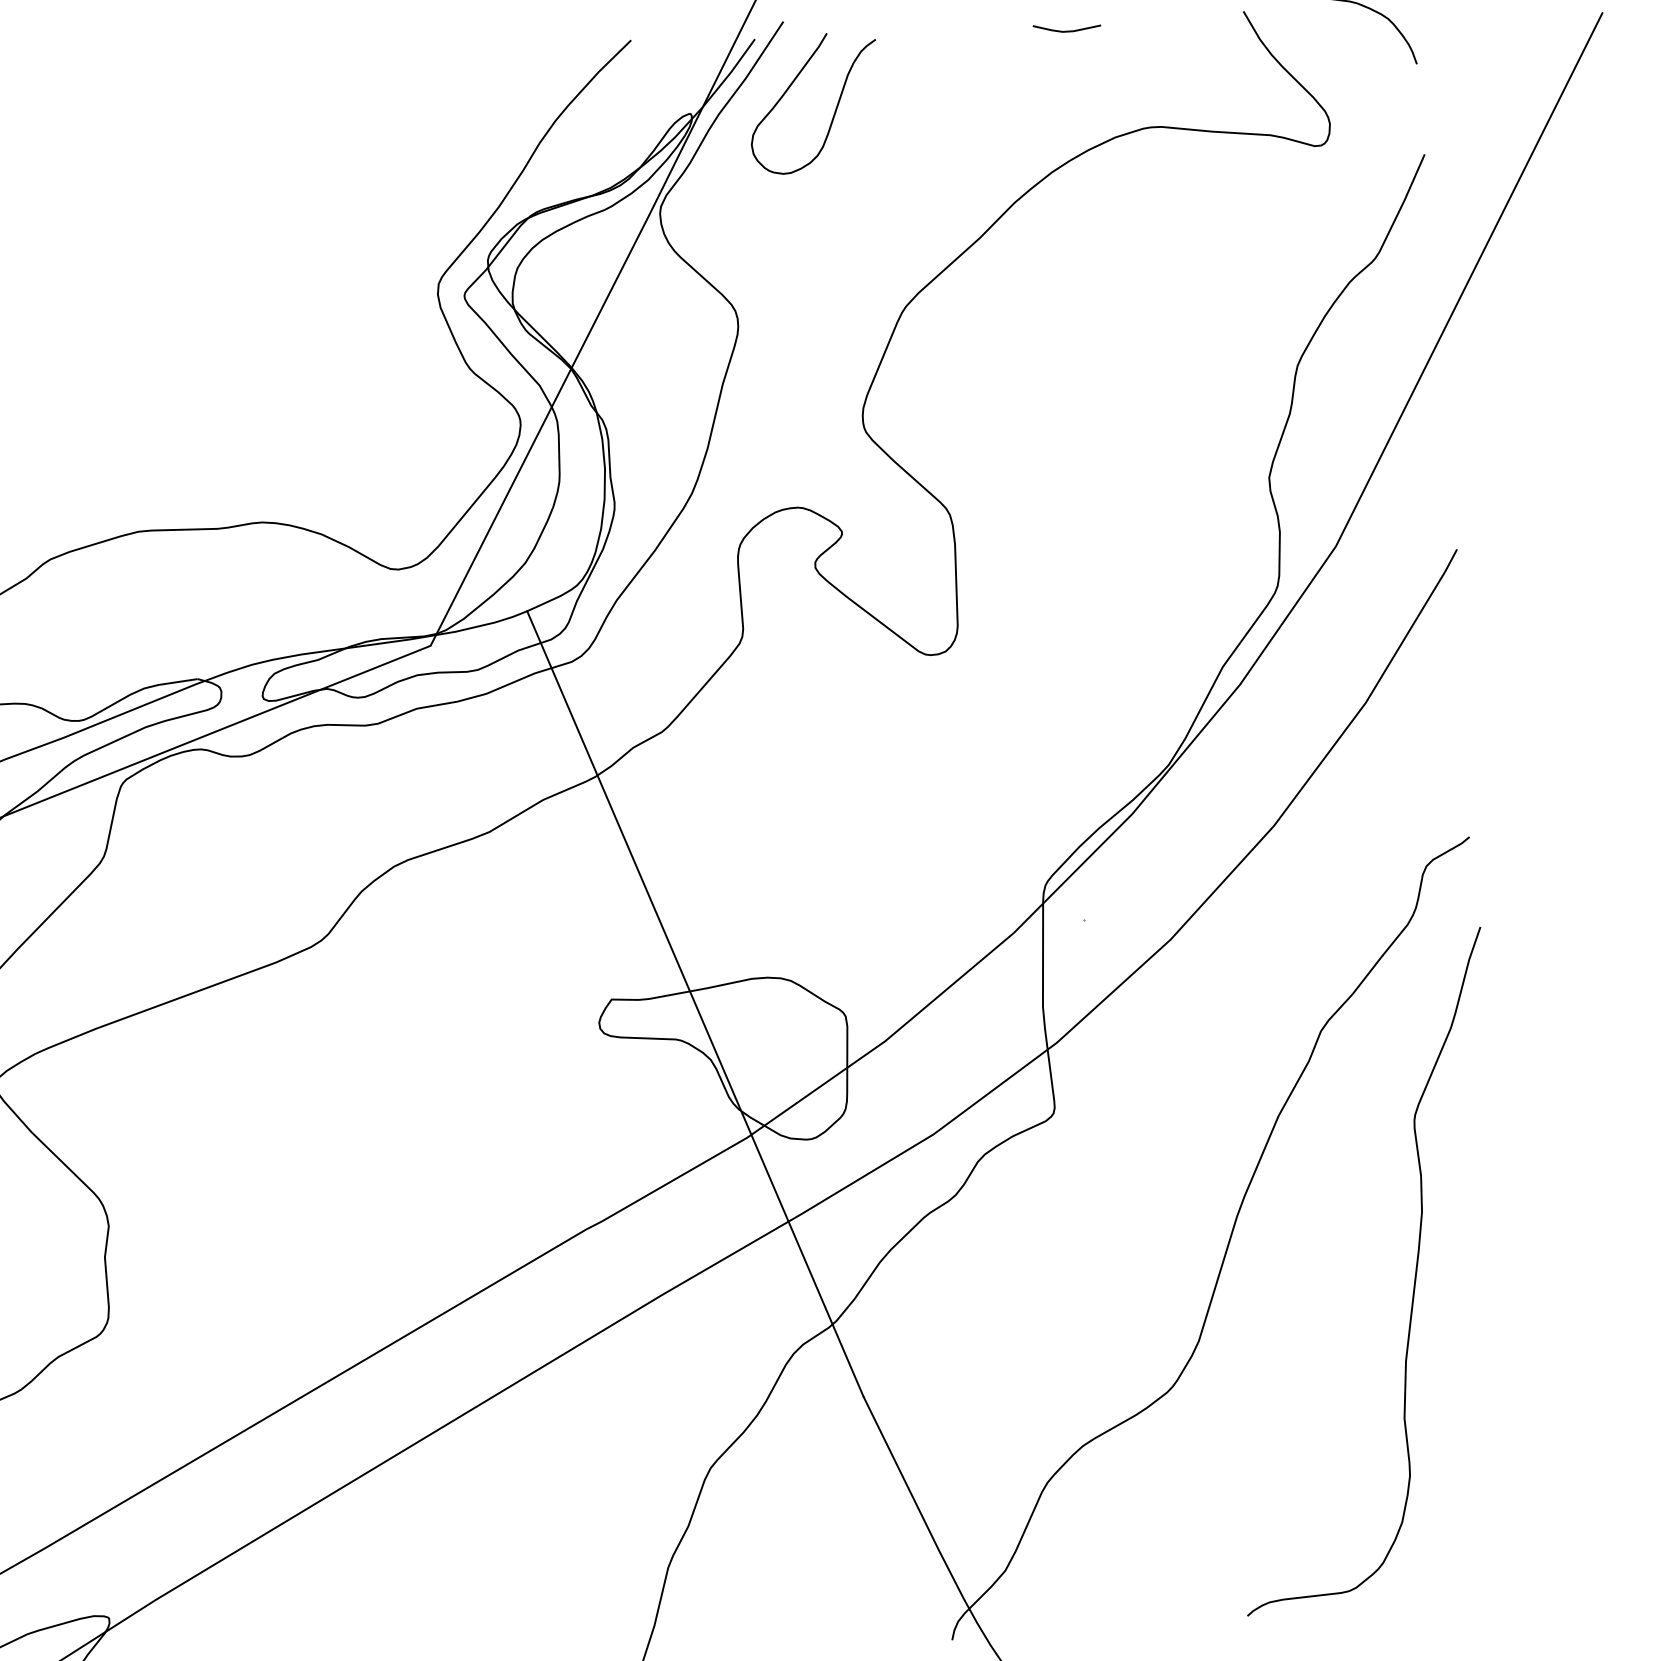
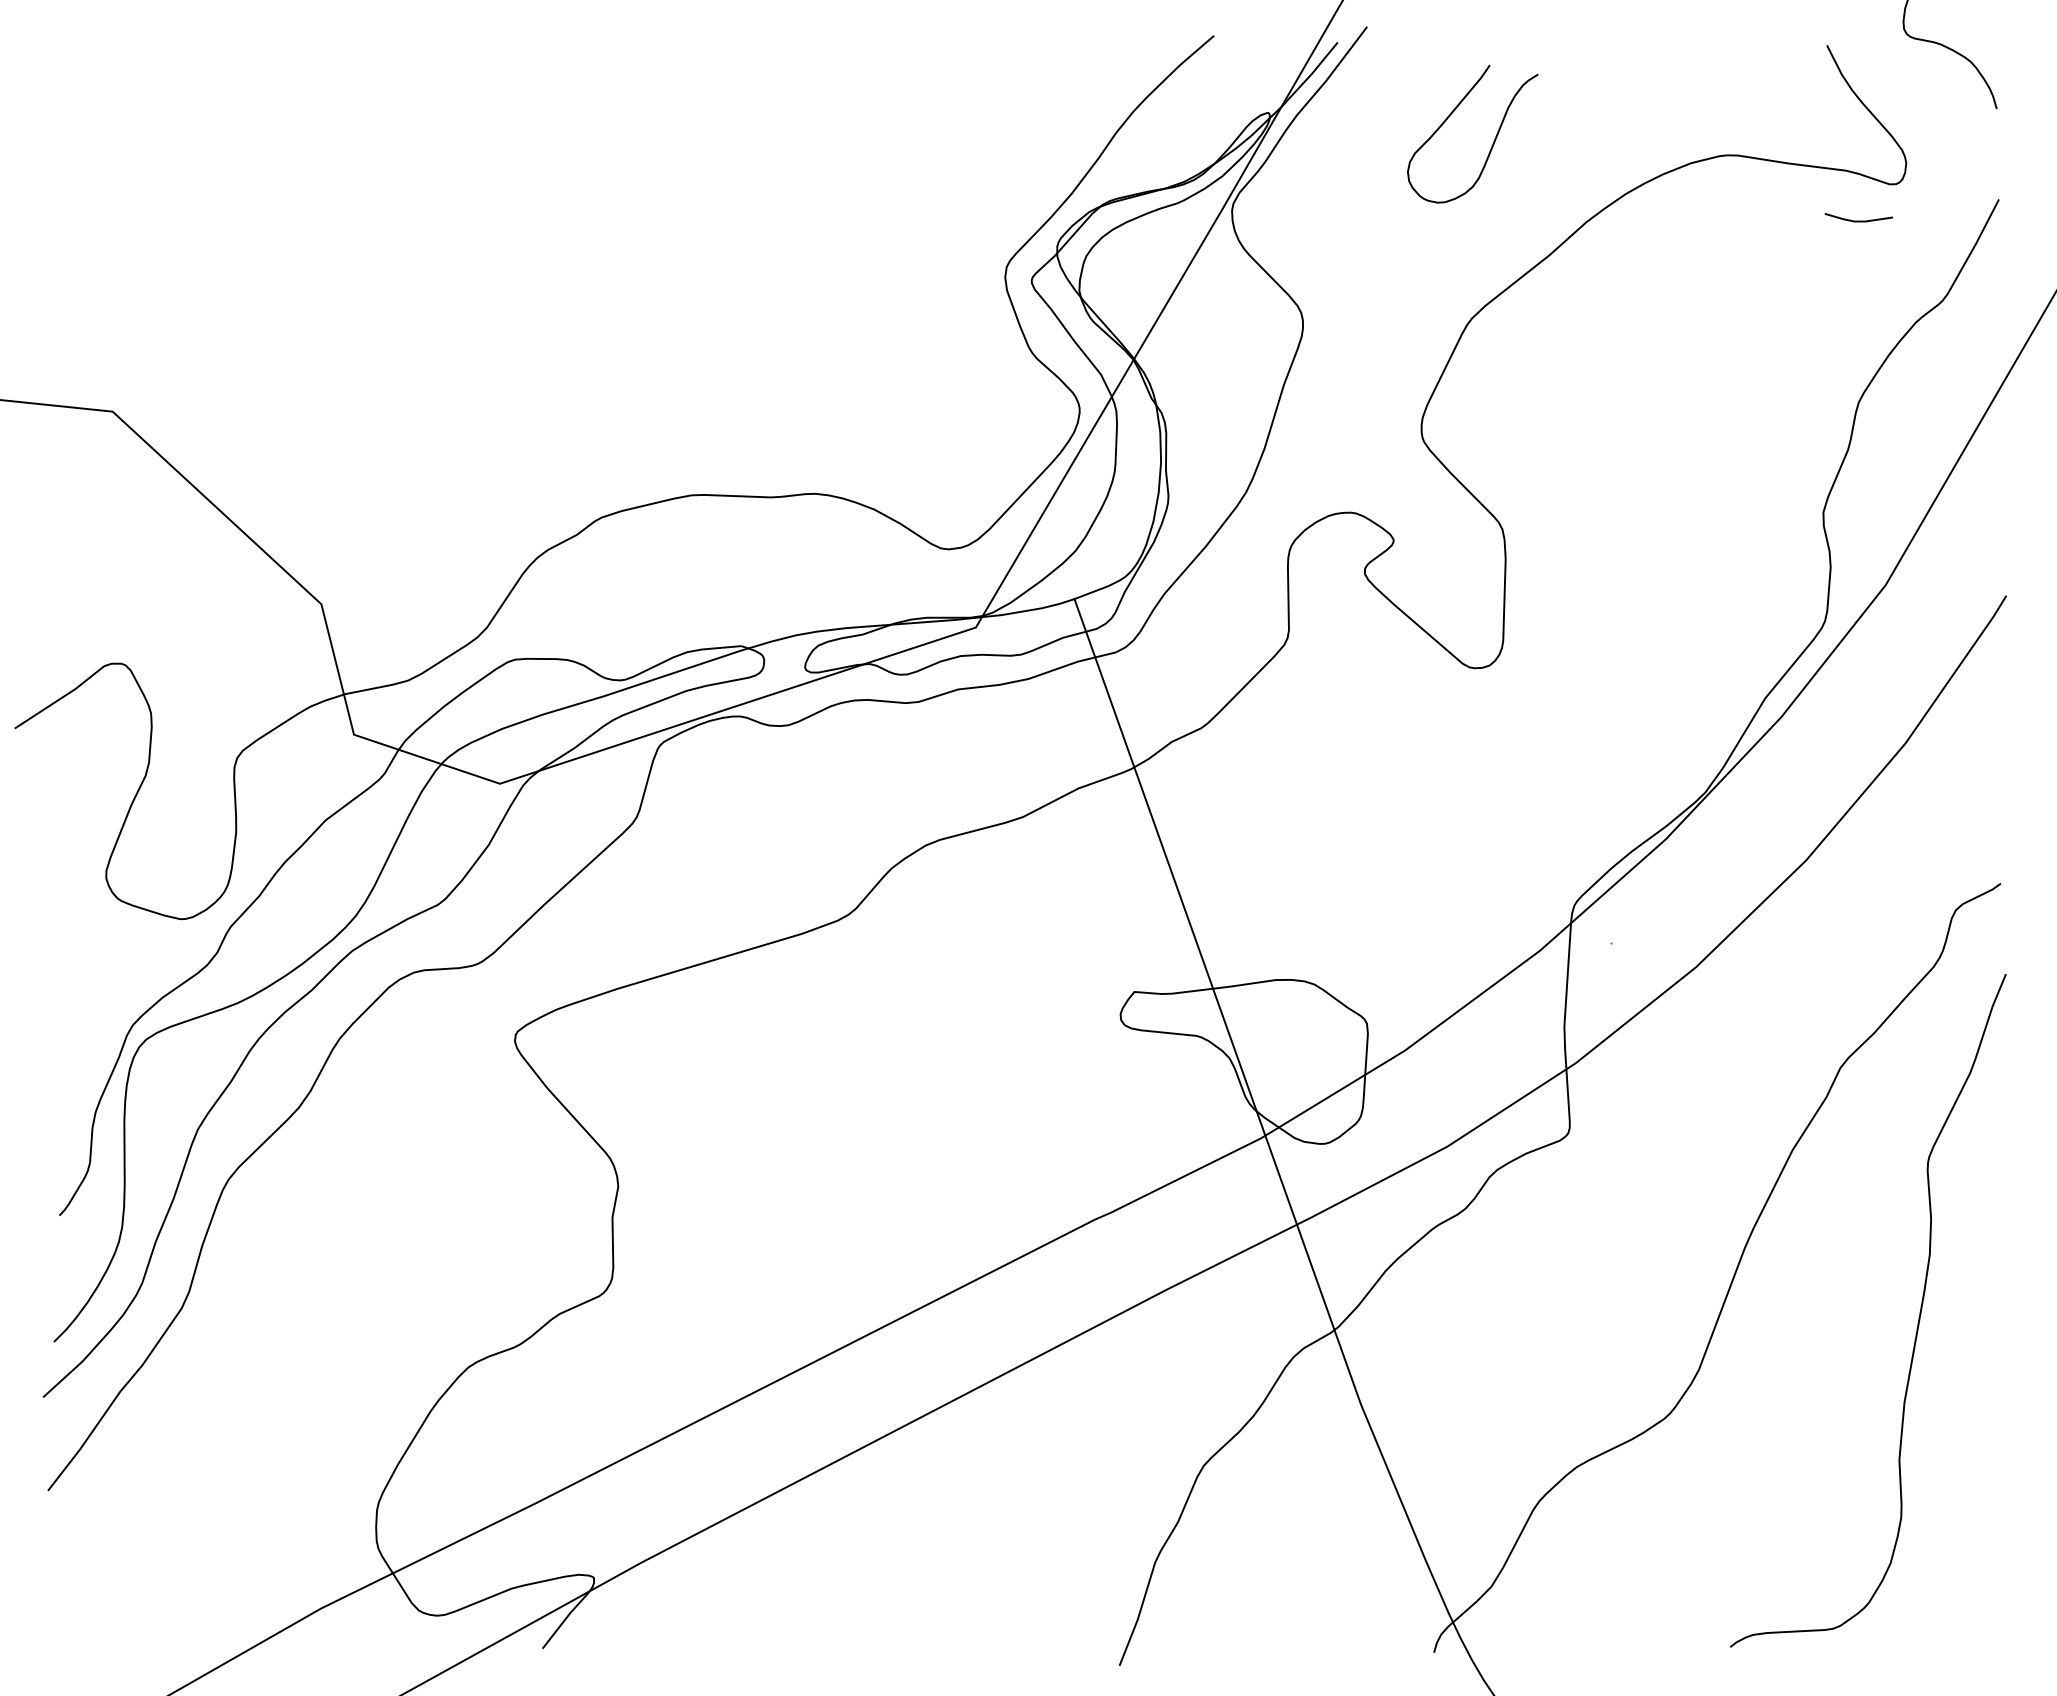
line: (1066, 30) -> (1858, 220), moved
curve: (834, 111) -> (1492, 143), moved

